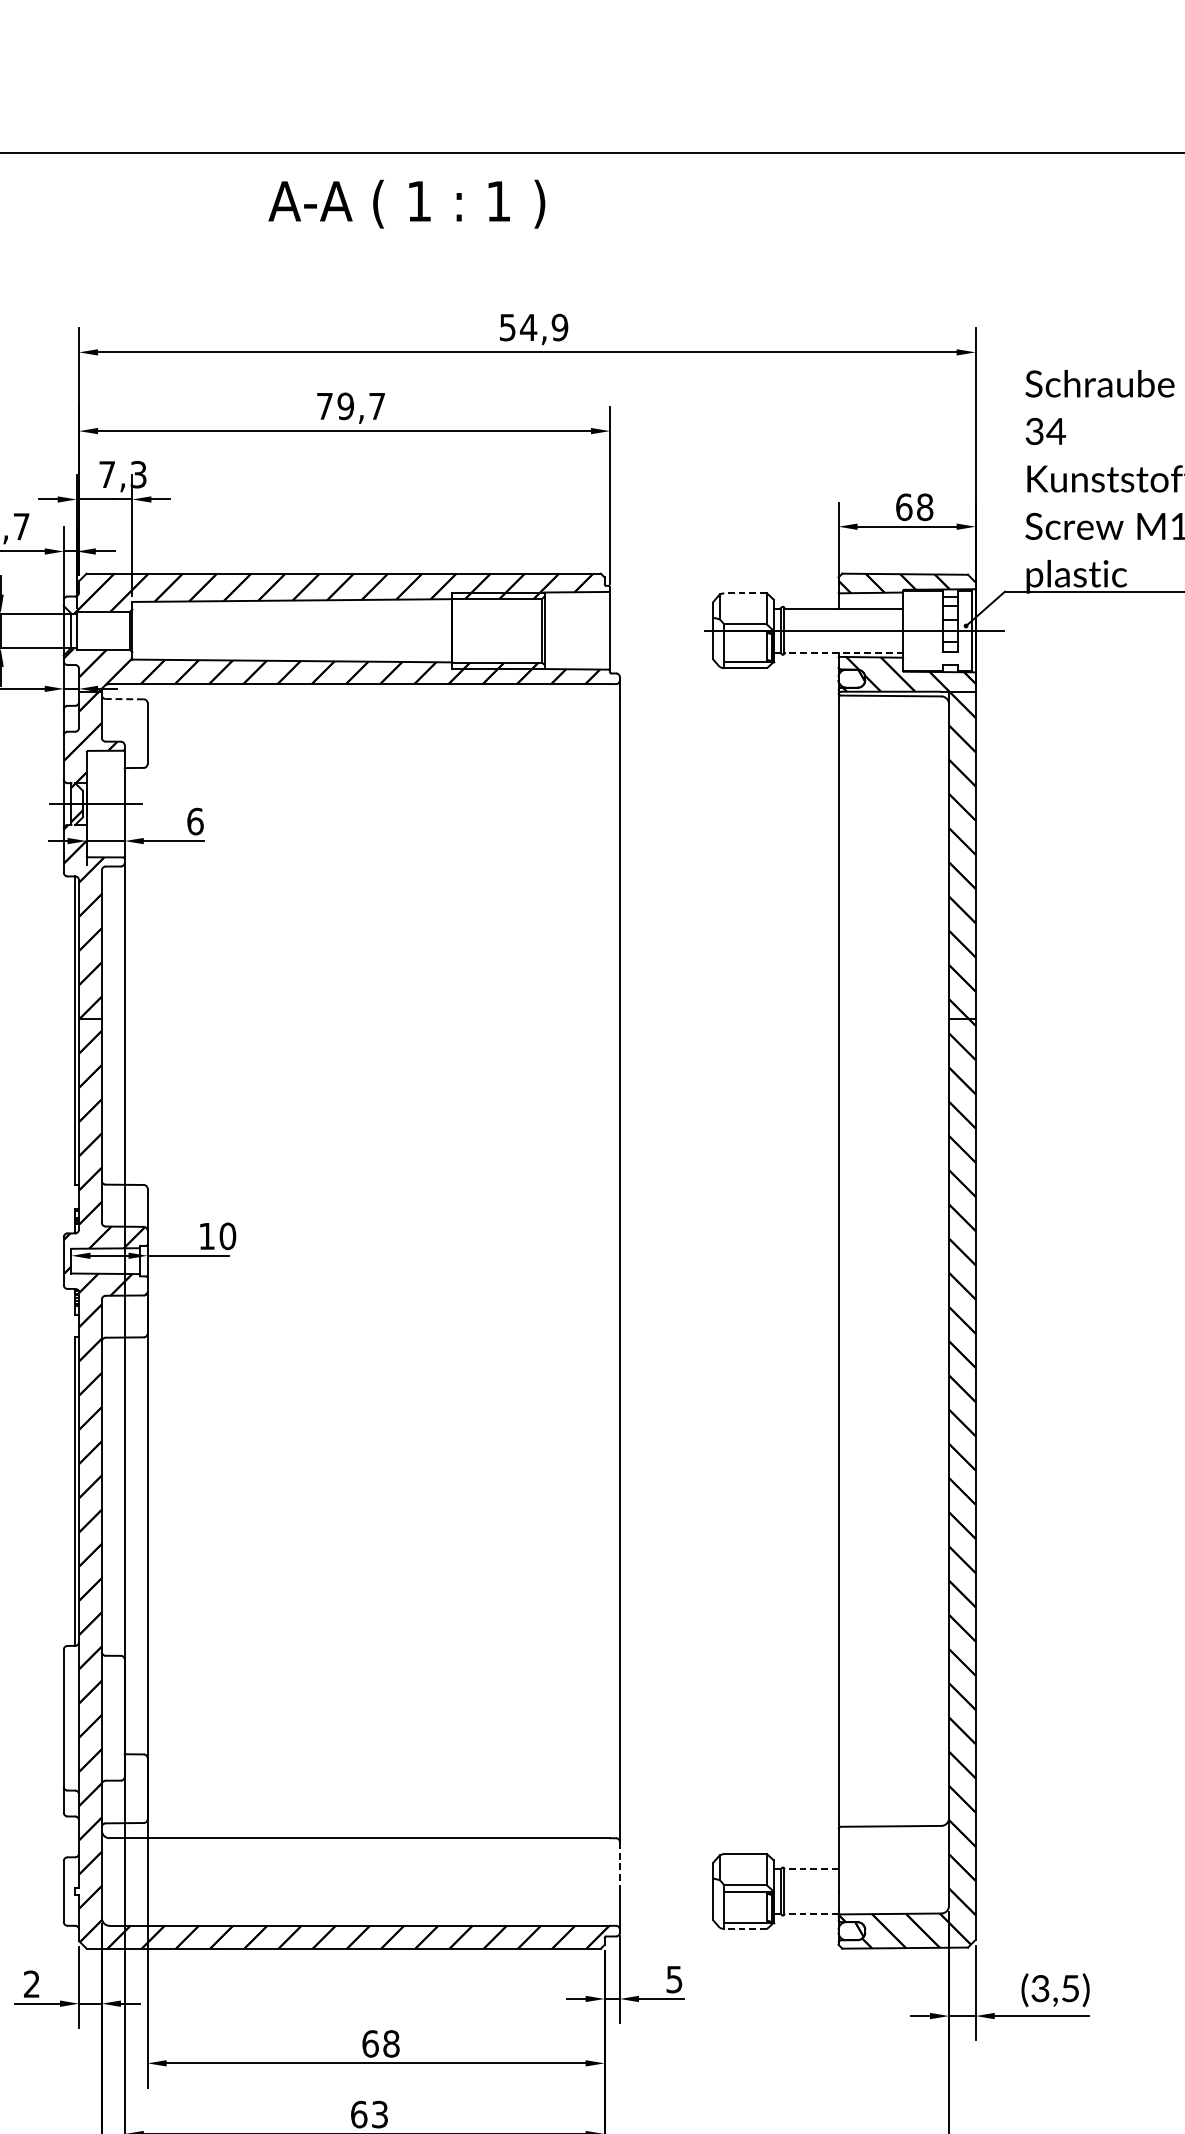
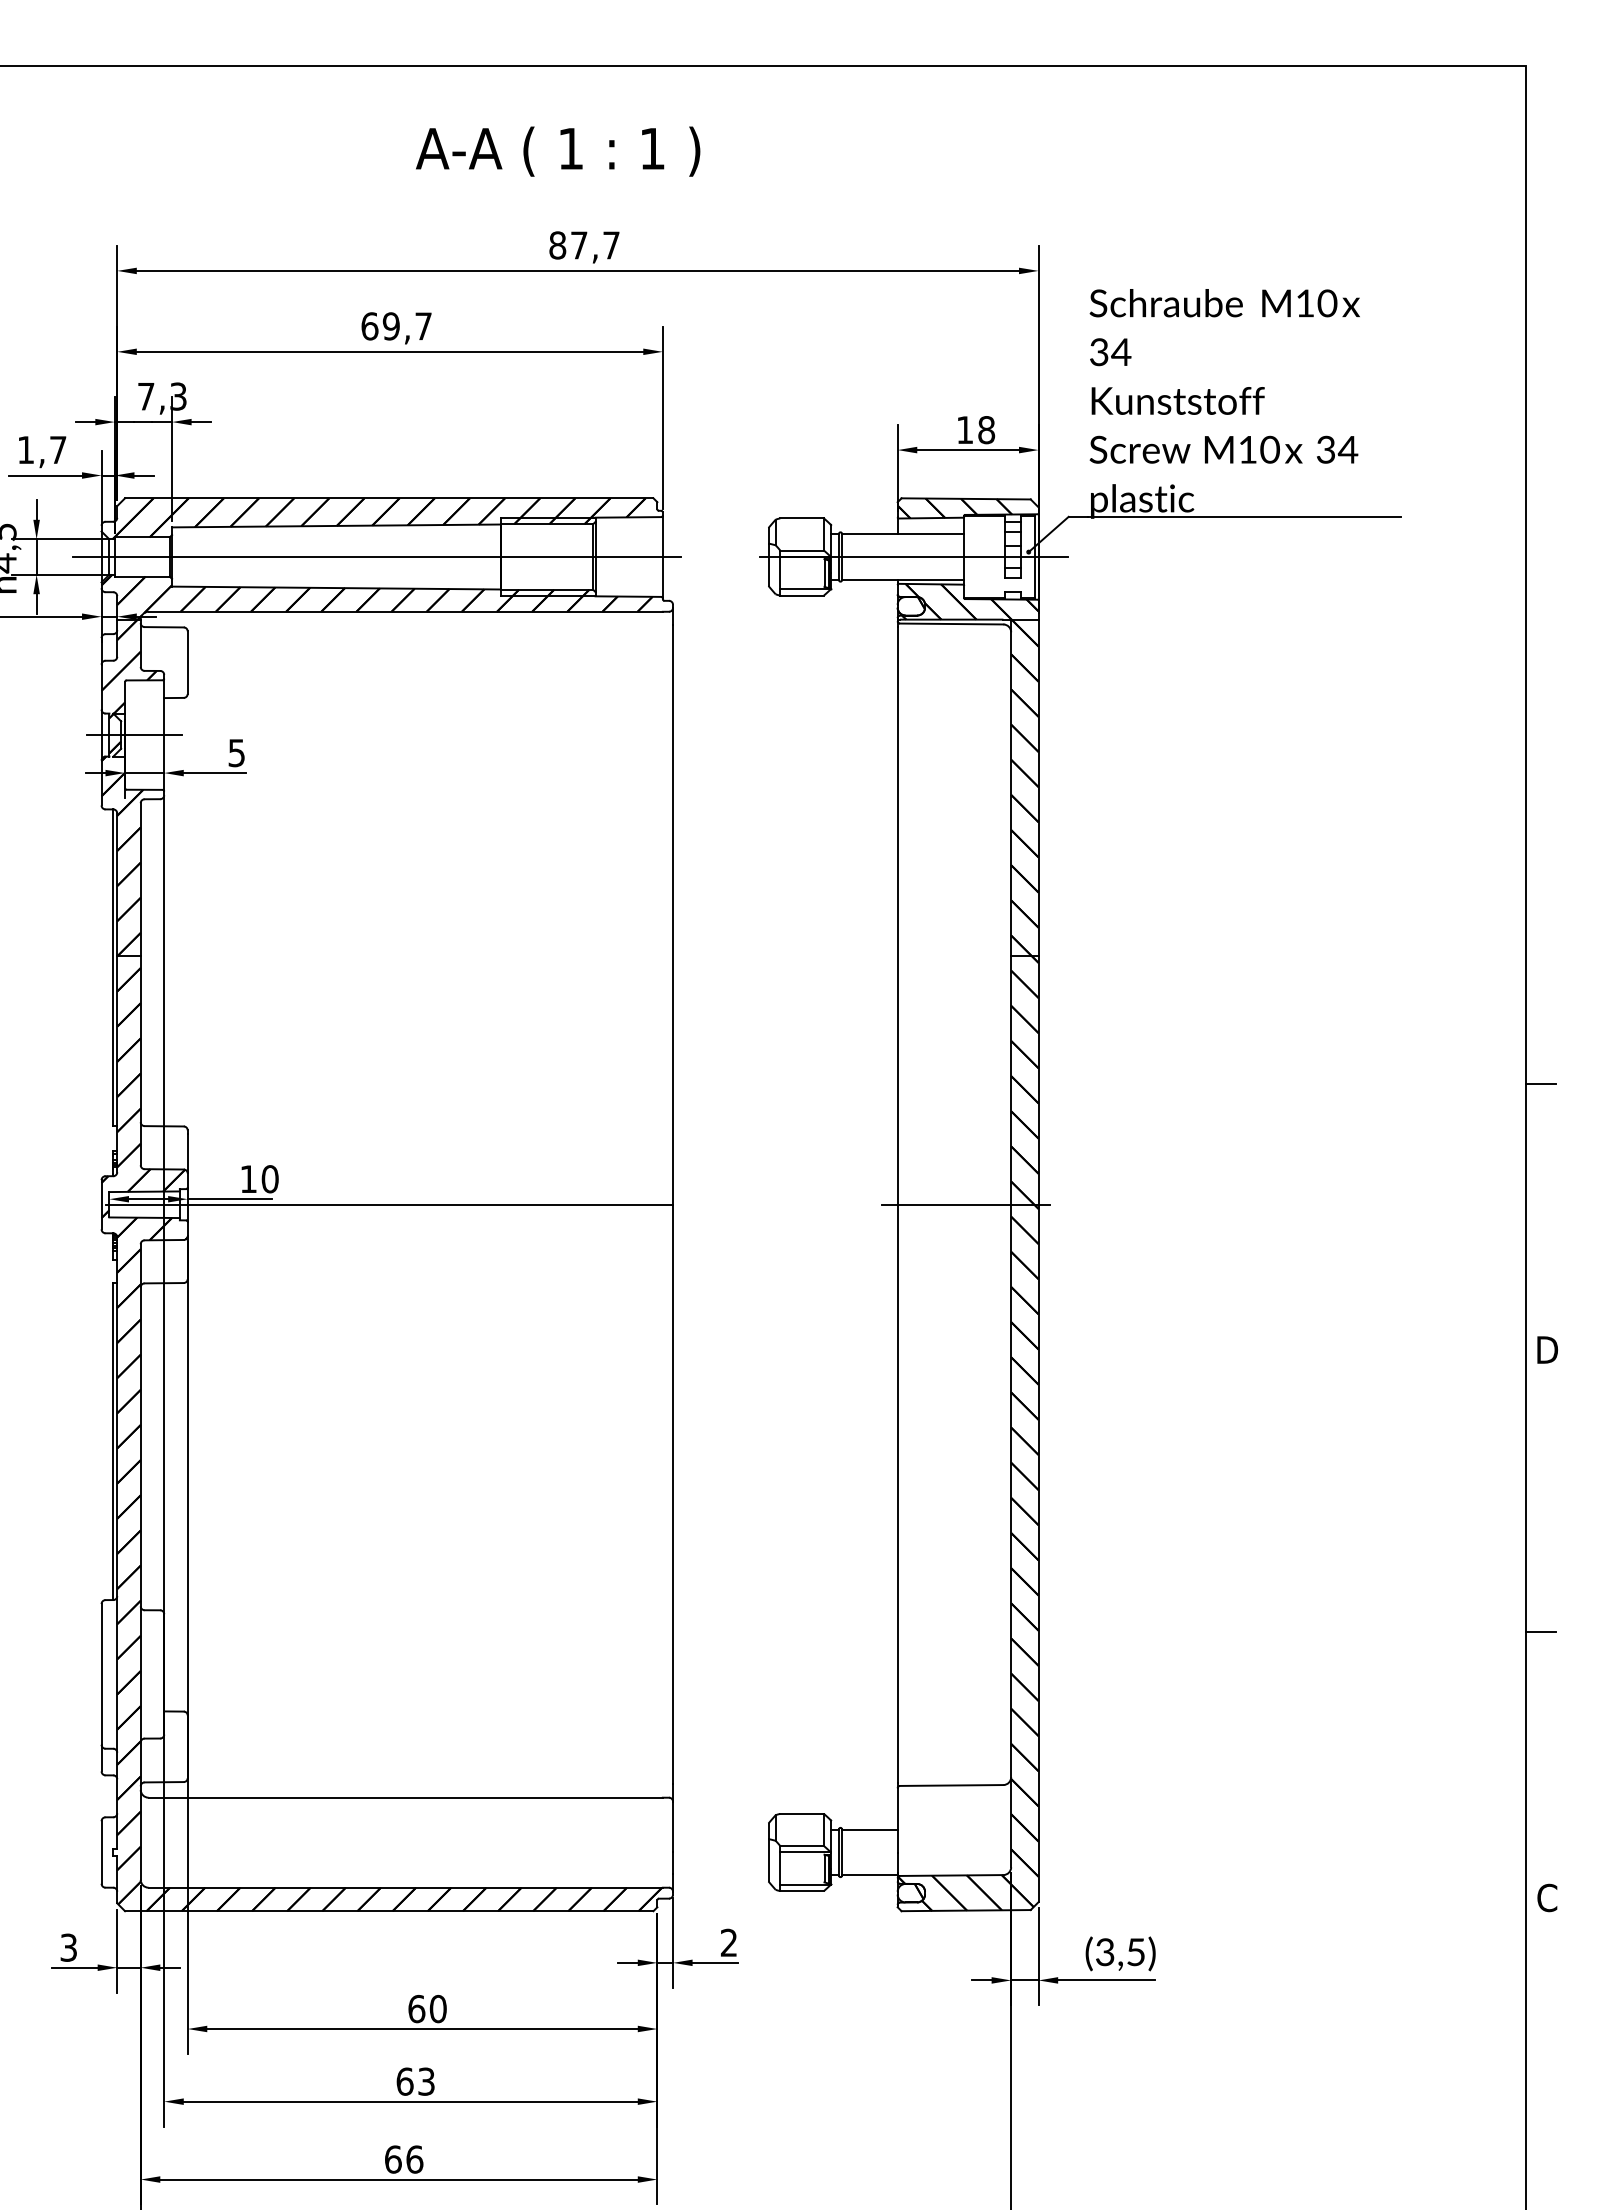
text: (407, 204) -> (558, 151), moved
text: (533, 327) -> (584, 245), 54,9 -> 87,7
text: (324, 406) -> (369, 326), 79,7 -> 69,7
text: (903, 507) -> (964, 430), 68 -> 18
line: (745, 593) -> (802, 518), dashed -> solid
line: (331, 631) -> (376, 557), added
line: (843, 652) -> (902, 579), dashed -> solid
line: (125, 699) -> (164, 627), dashed -> solid
text: (195, 822) -> (236, 753), 6 -> 5
line: (343, 1260) -> (389, 1204), added
line: (905, 1260) -> (966, 1204), added
line: (620, 1867) -> (673, 1827), dashed -> solid
line: (811, 1869) -> (869, 1829), dashed -> solid
line: (811, 1913) -> (869, 1875), dashed -> solid
line: (745, 1929) -> (802, 1891), dashed -> solid
text: (673, 1979) -> (728, 1942), 5 -> 2
text: (31, 1984) -> (68, 1947), 2 -> 3
text: (390, 2043) -> (437, 2008), 68 -> 60

